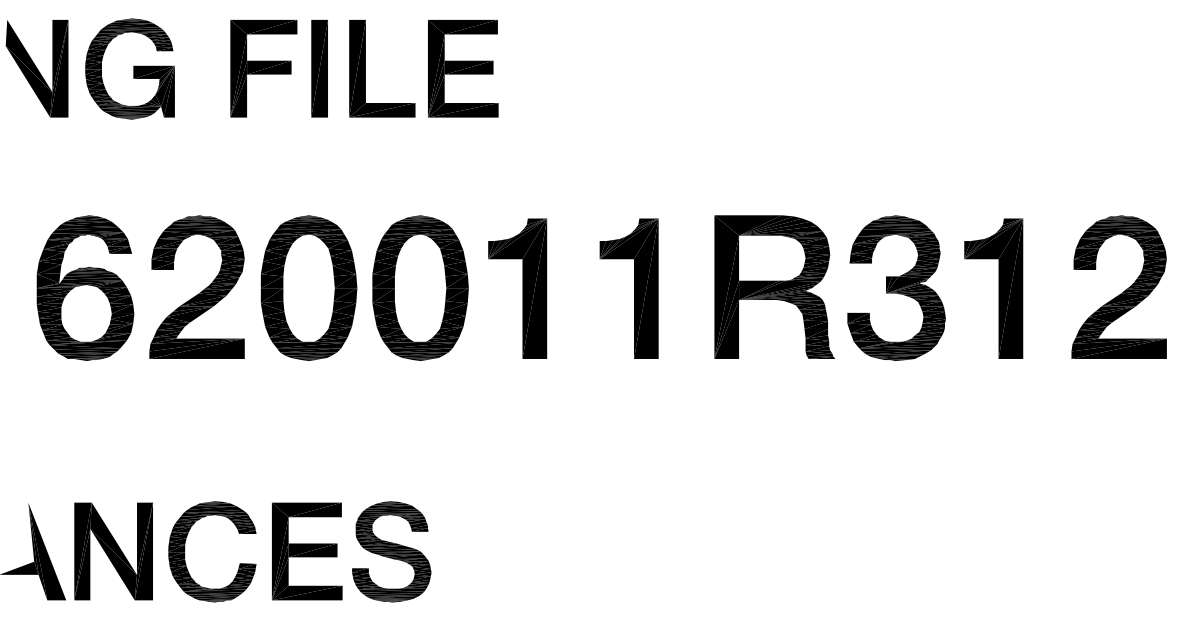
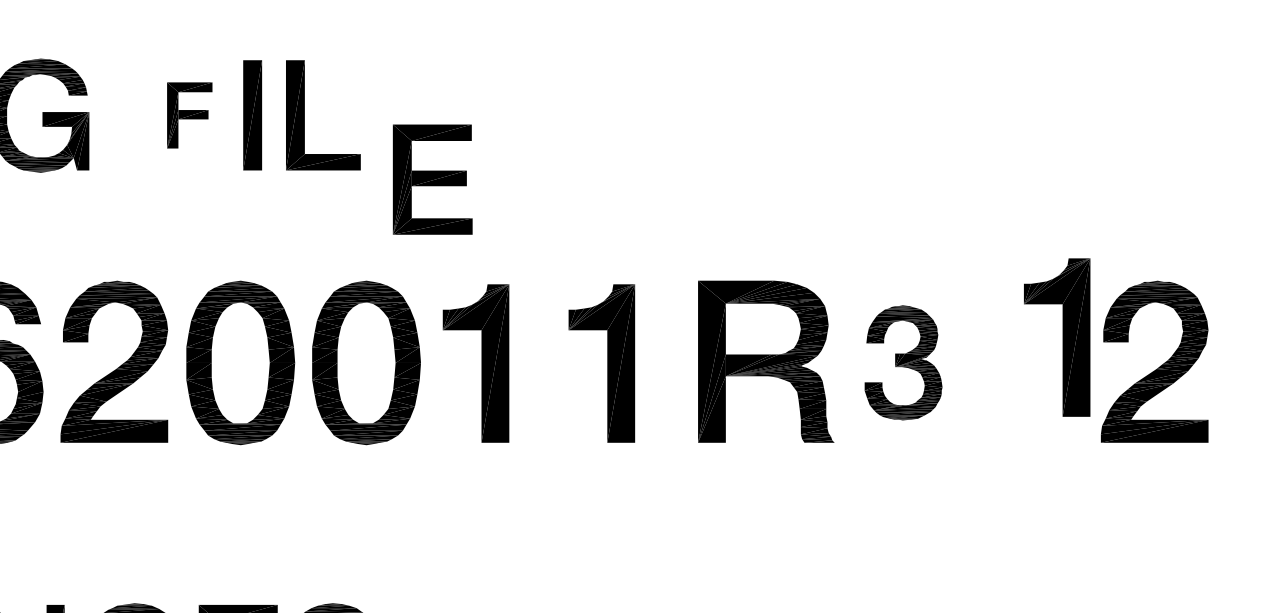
part: (263, 68) -> (189, 115), size x0.6
part: (463, 68) -> (433, 179), moved
part: (896, 287) -> (903, 362), size x0.7
part: (993, 288) -> (1056, 337), moved

